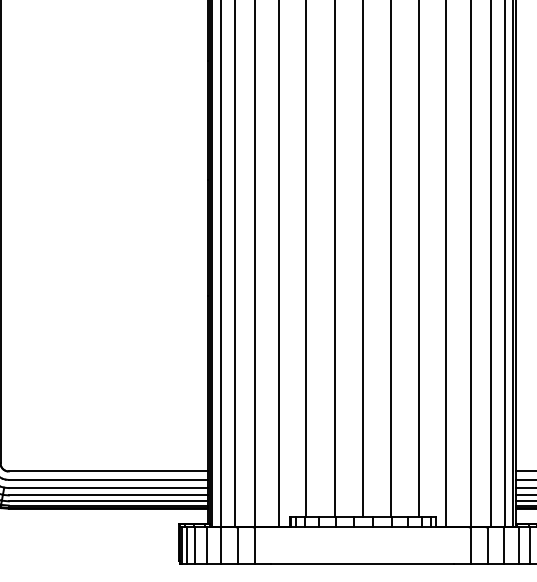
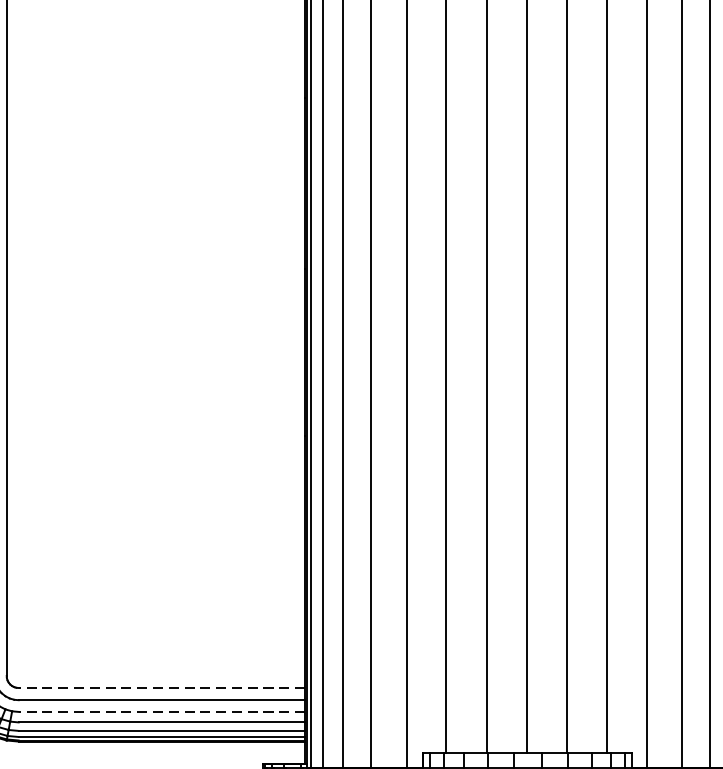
line: (108, 471) -> (161, 688), solid -> dashed
line: (108, 488) -> (161, 712), solid -> dashed

